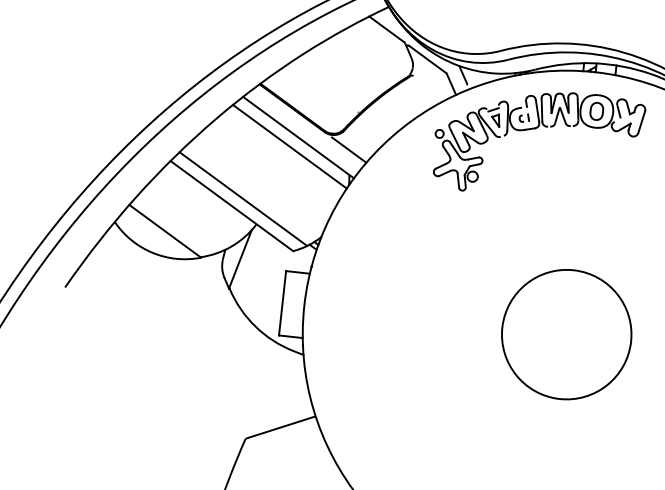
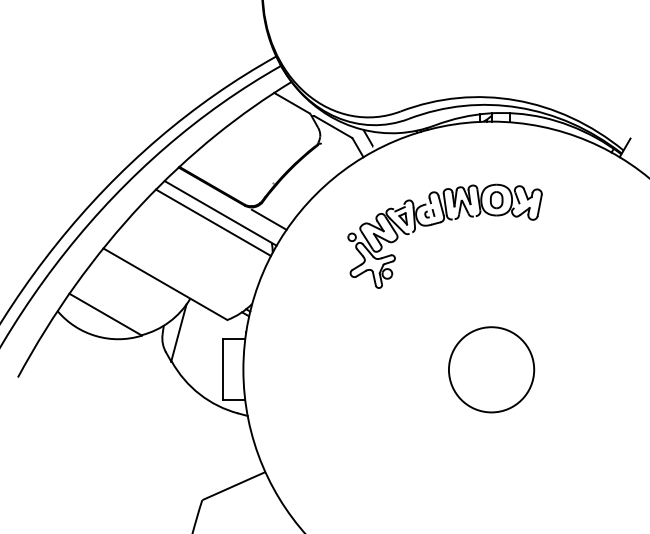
part: (535, 129) -> (441, 223), moved
line: (242, 198) -> (174, 276), removed
circle: (566, 334) -> (491, 369), size x0.7

